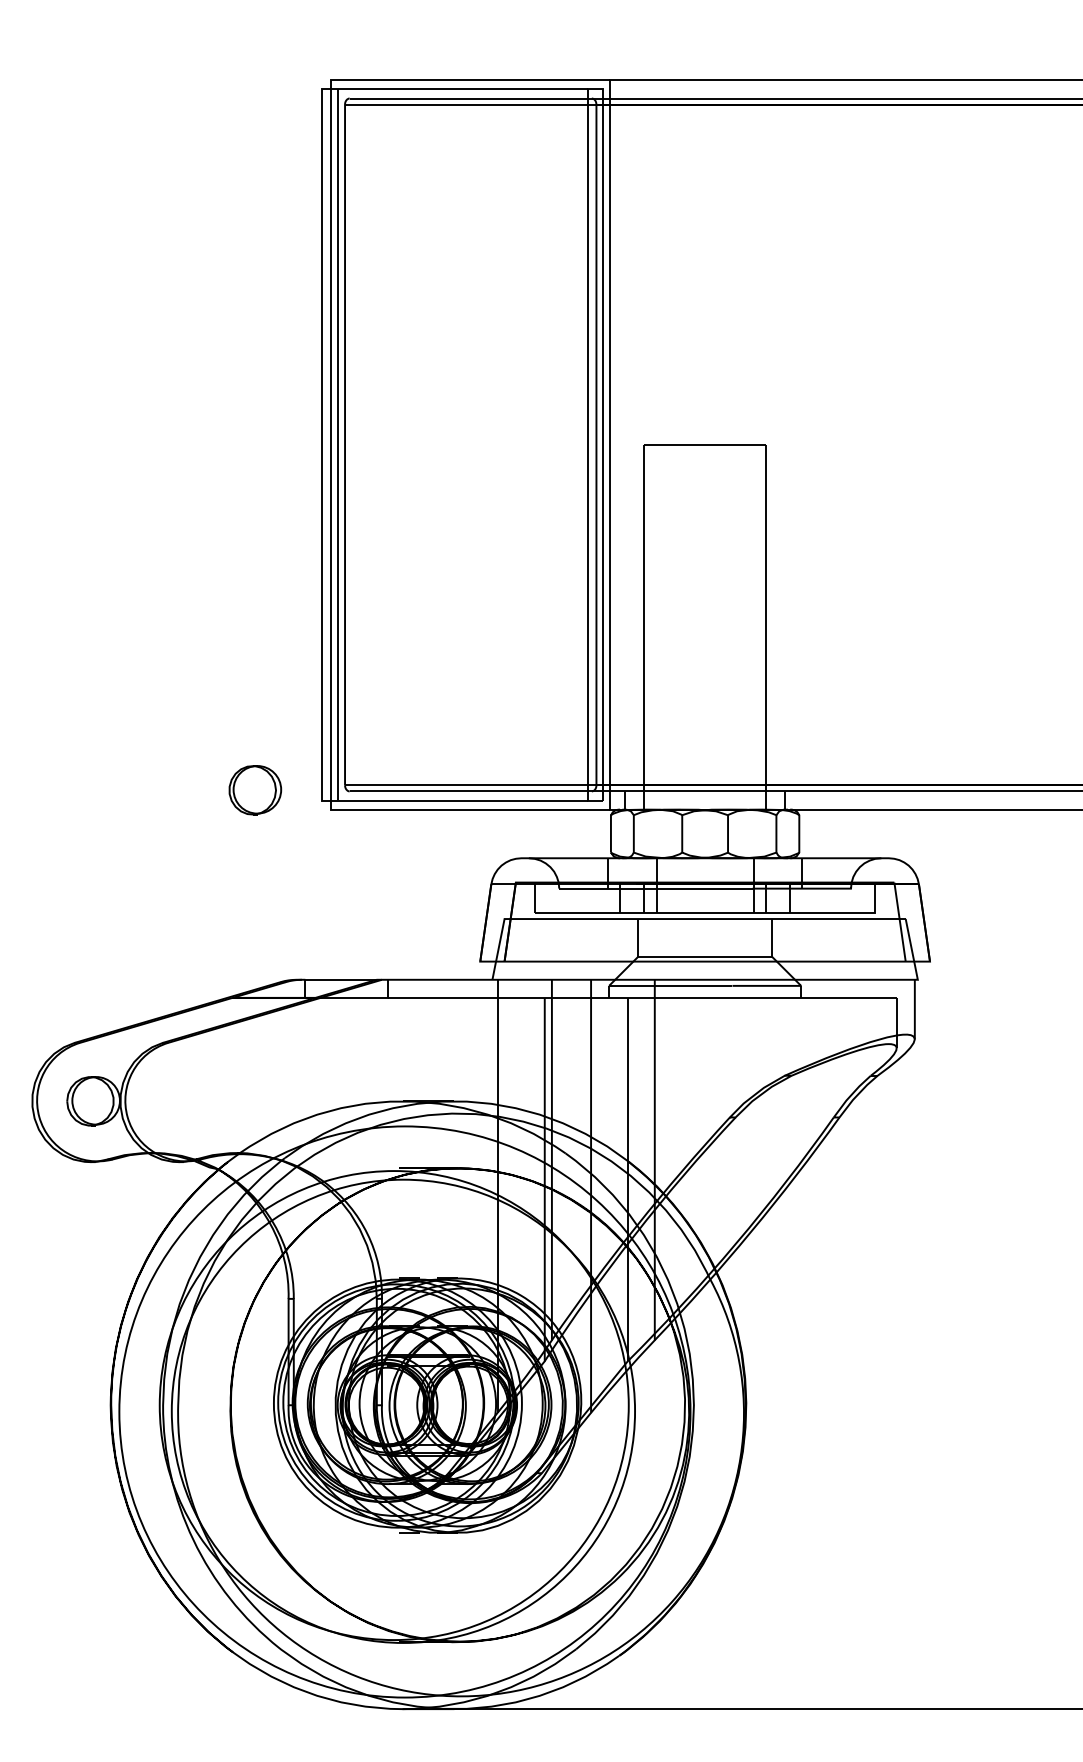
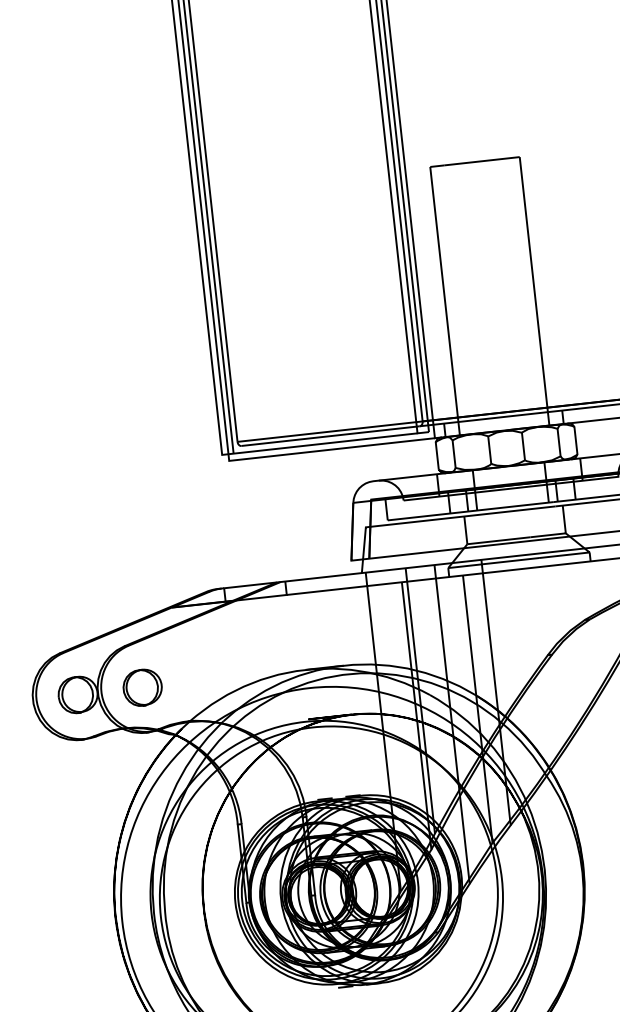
part: (255, 790) -> (142, 687), moved

